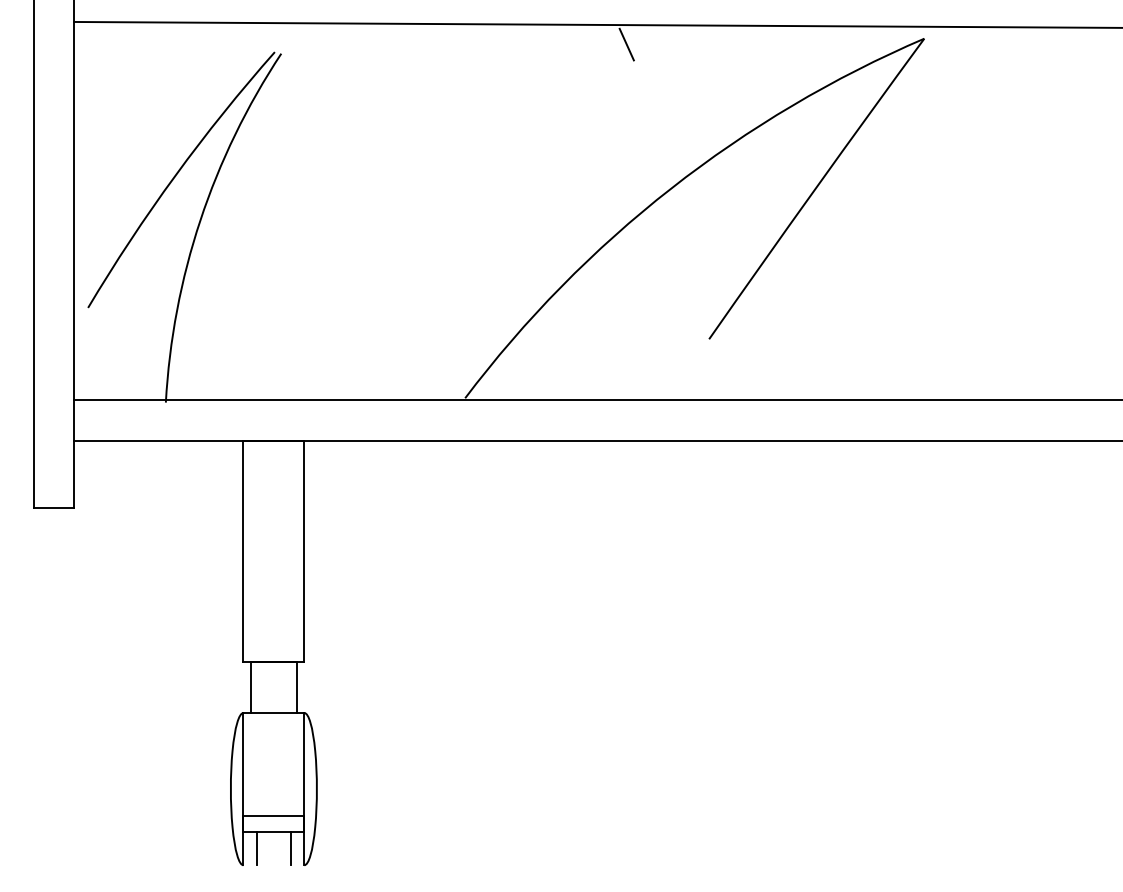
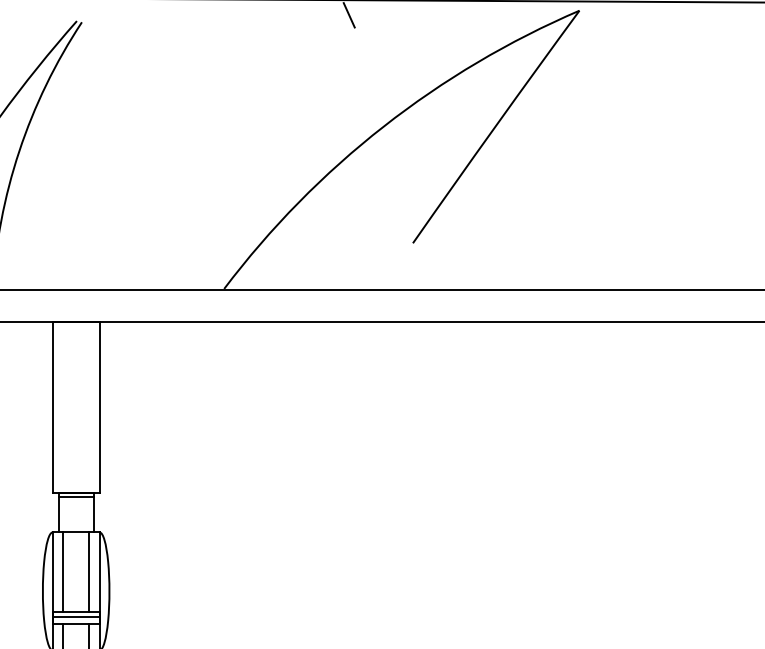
line: (273, 667) -> (75, 497), added
line: (256, 763) -> (62, 571), added
line: (290, 763) -> (89, 571), added
line: (273, 821) -> (75, 616), added

